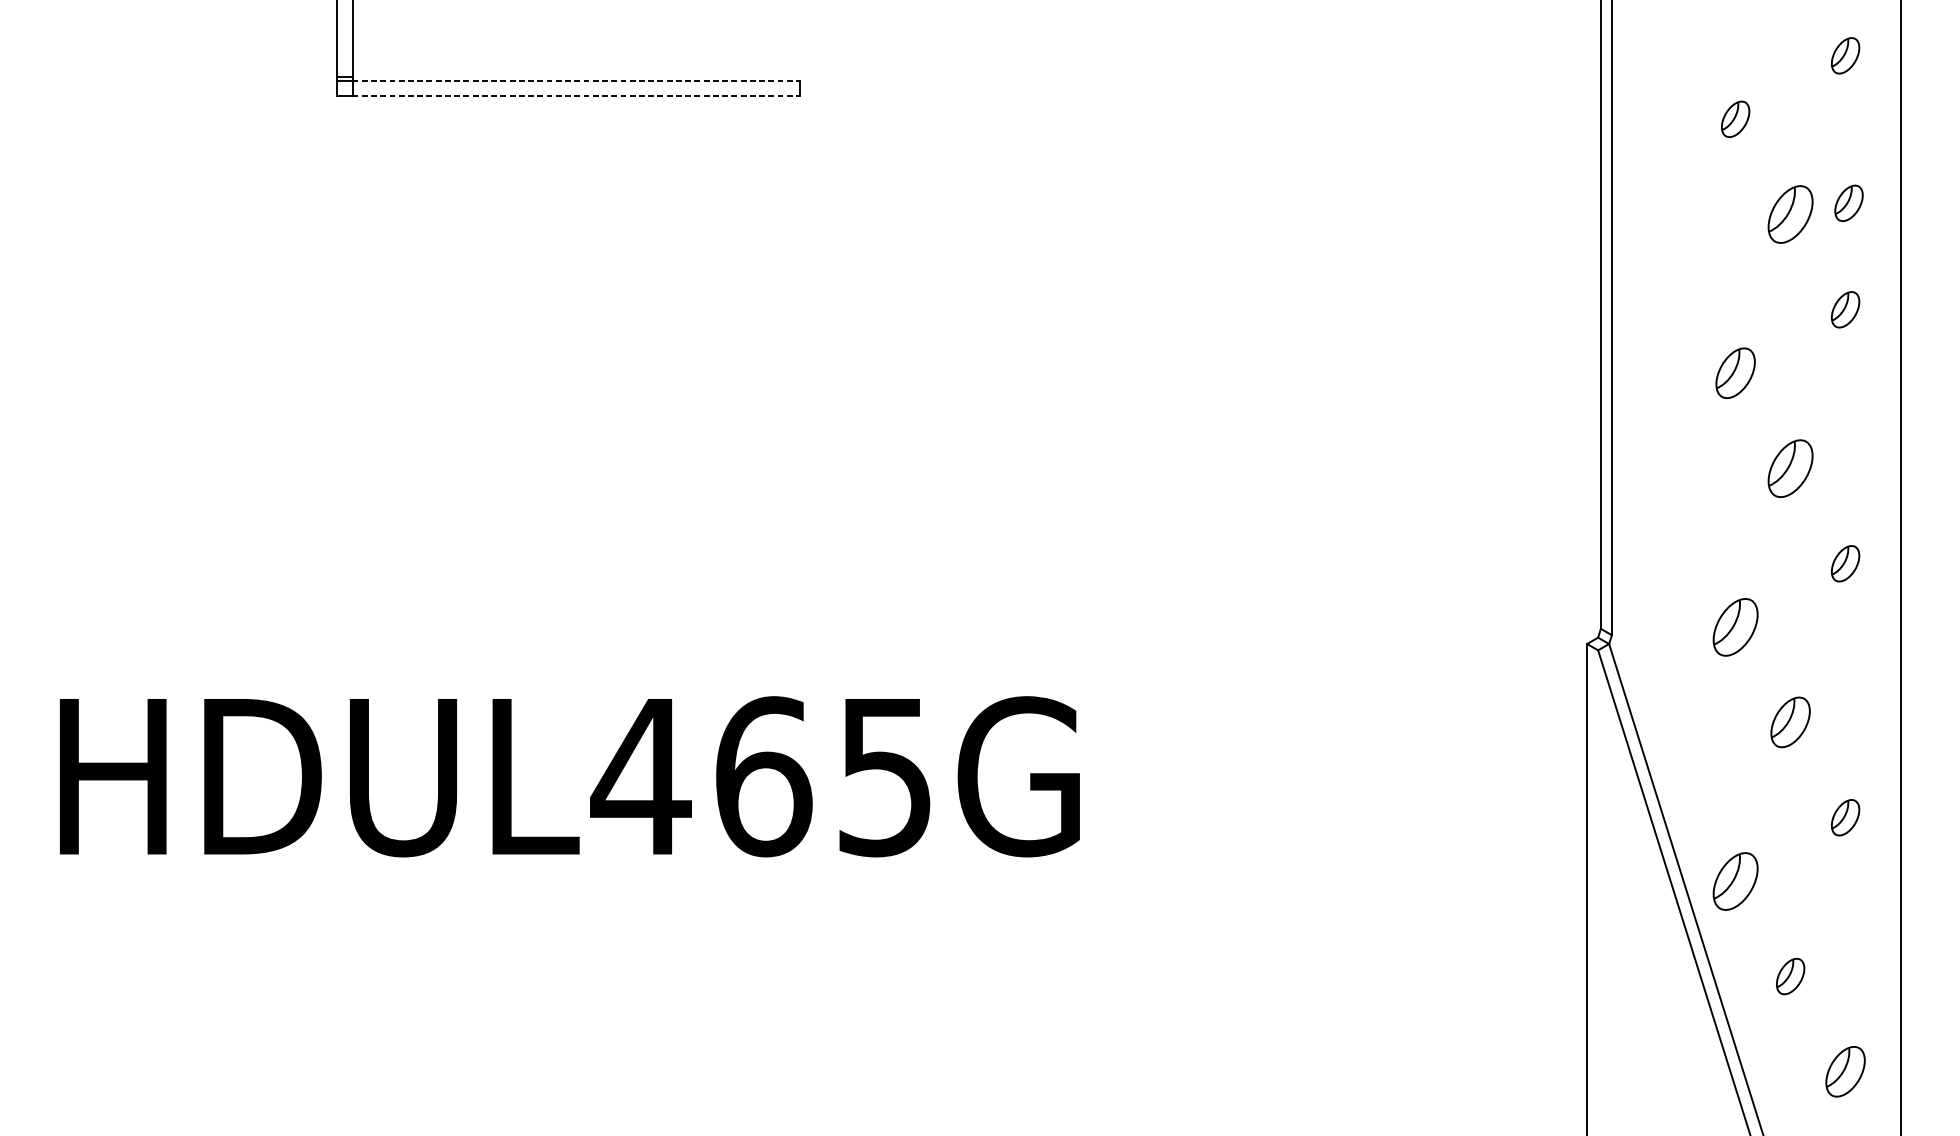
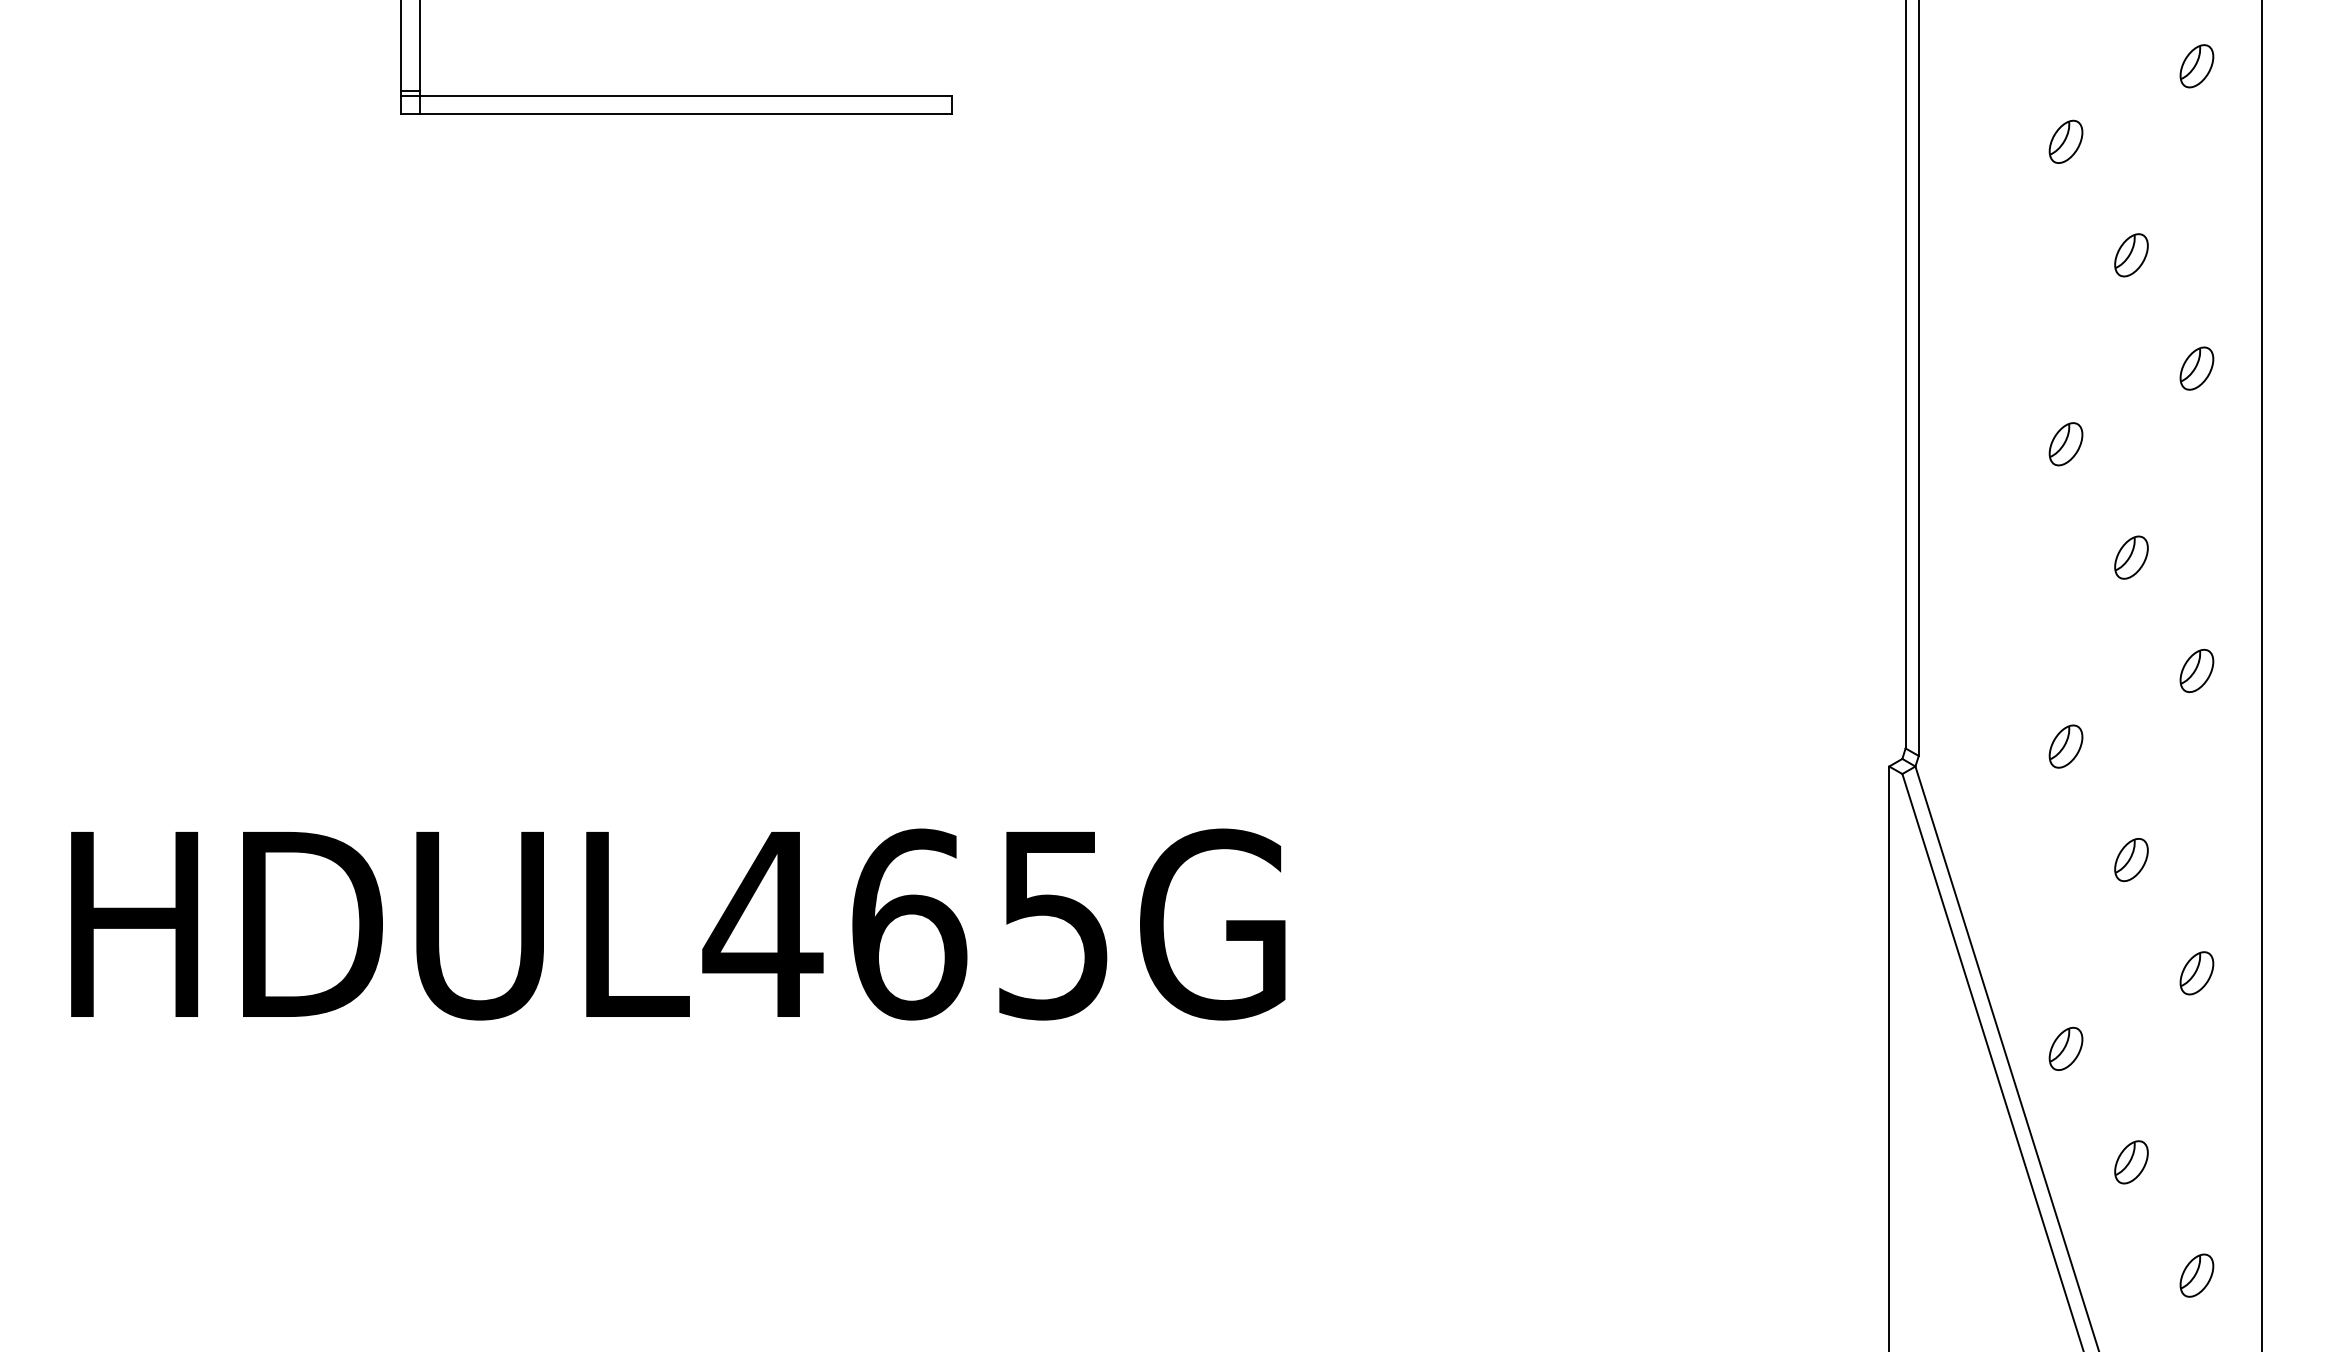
line: (576, 80) -> (686, 95), dashed -> solid
line: (576, 96) -> (686, 114), dashed -> solid
part: (1848, 203) -> (2200, 241), removed
part: (1790, 214) -> (2131, 255), size x0.62
part: (1735, 373) -> (2065, 444), size x0.71
part: (1790, 468) -> (2131, 557), size x0.62
part: (1735, 627) -> (2065, 746), size x0.62
part: (1790, 722) -> (2131, 860), size x0.71
part: (1735, 880) -> (2065, 1048), size x0.62
part: (1845, 1071) -> (2196, 1275), size x0.71

